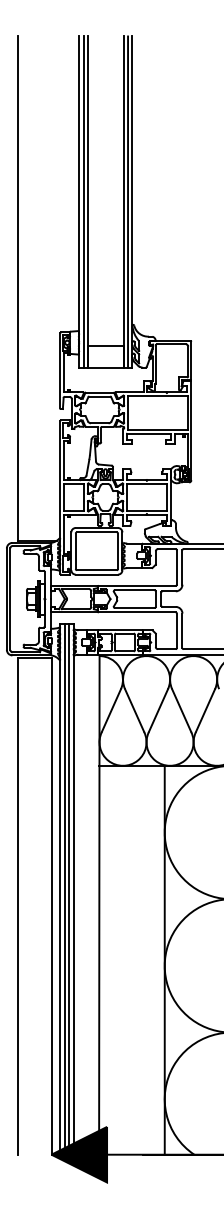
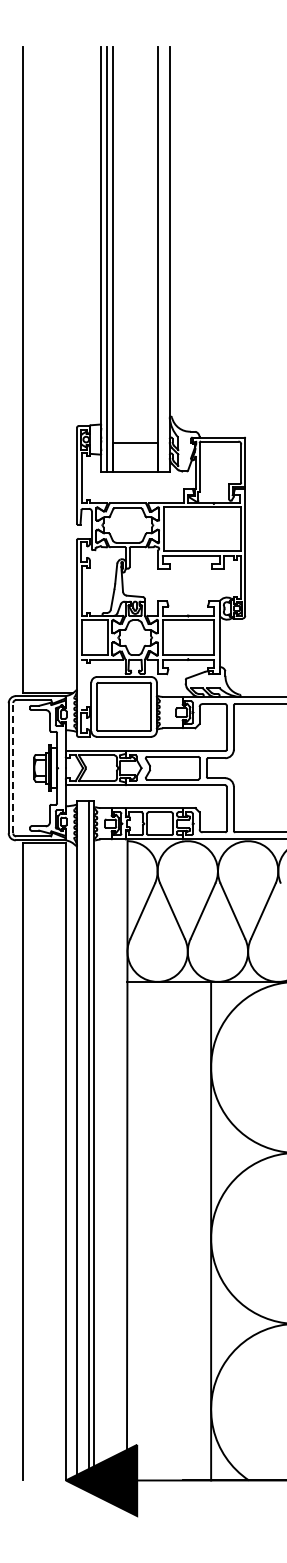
line: (128, 201) -> (164, 258), removed
line: (63, 533) -> (81, 684), removed
line: (10, 598) -> (13, 767), solid -> dashed
line: (65, 889) -> (83, 1140), removed

